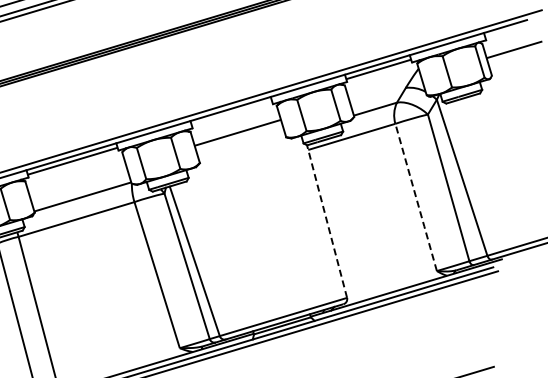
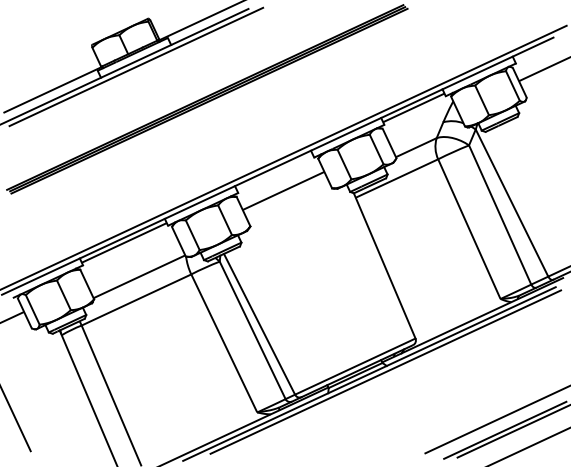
line: (416, 197) -> (469, 229), dashed -> solid
line: (326, 221) -> (384, 265), dashed -> solid

